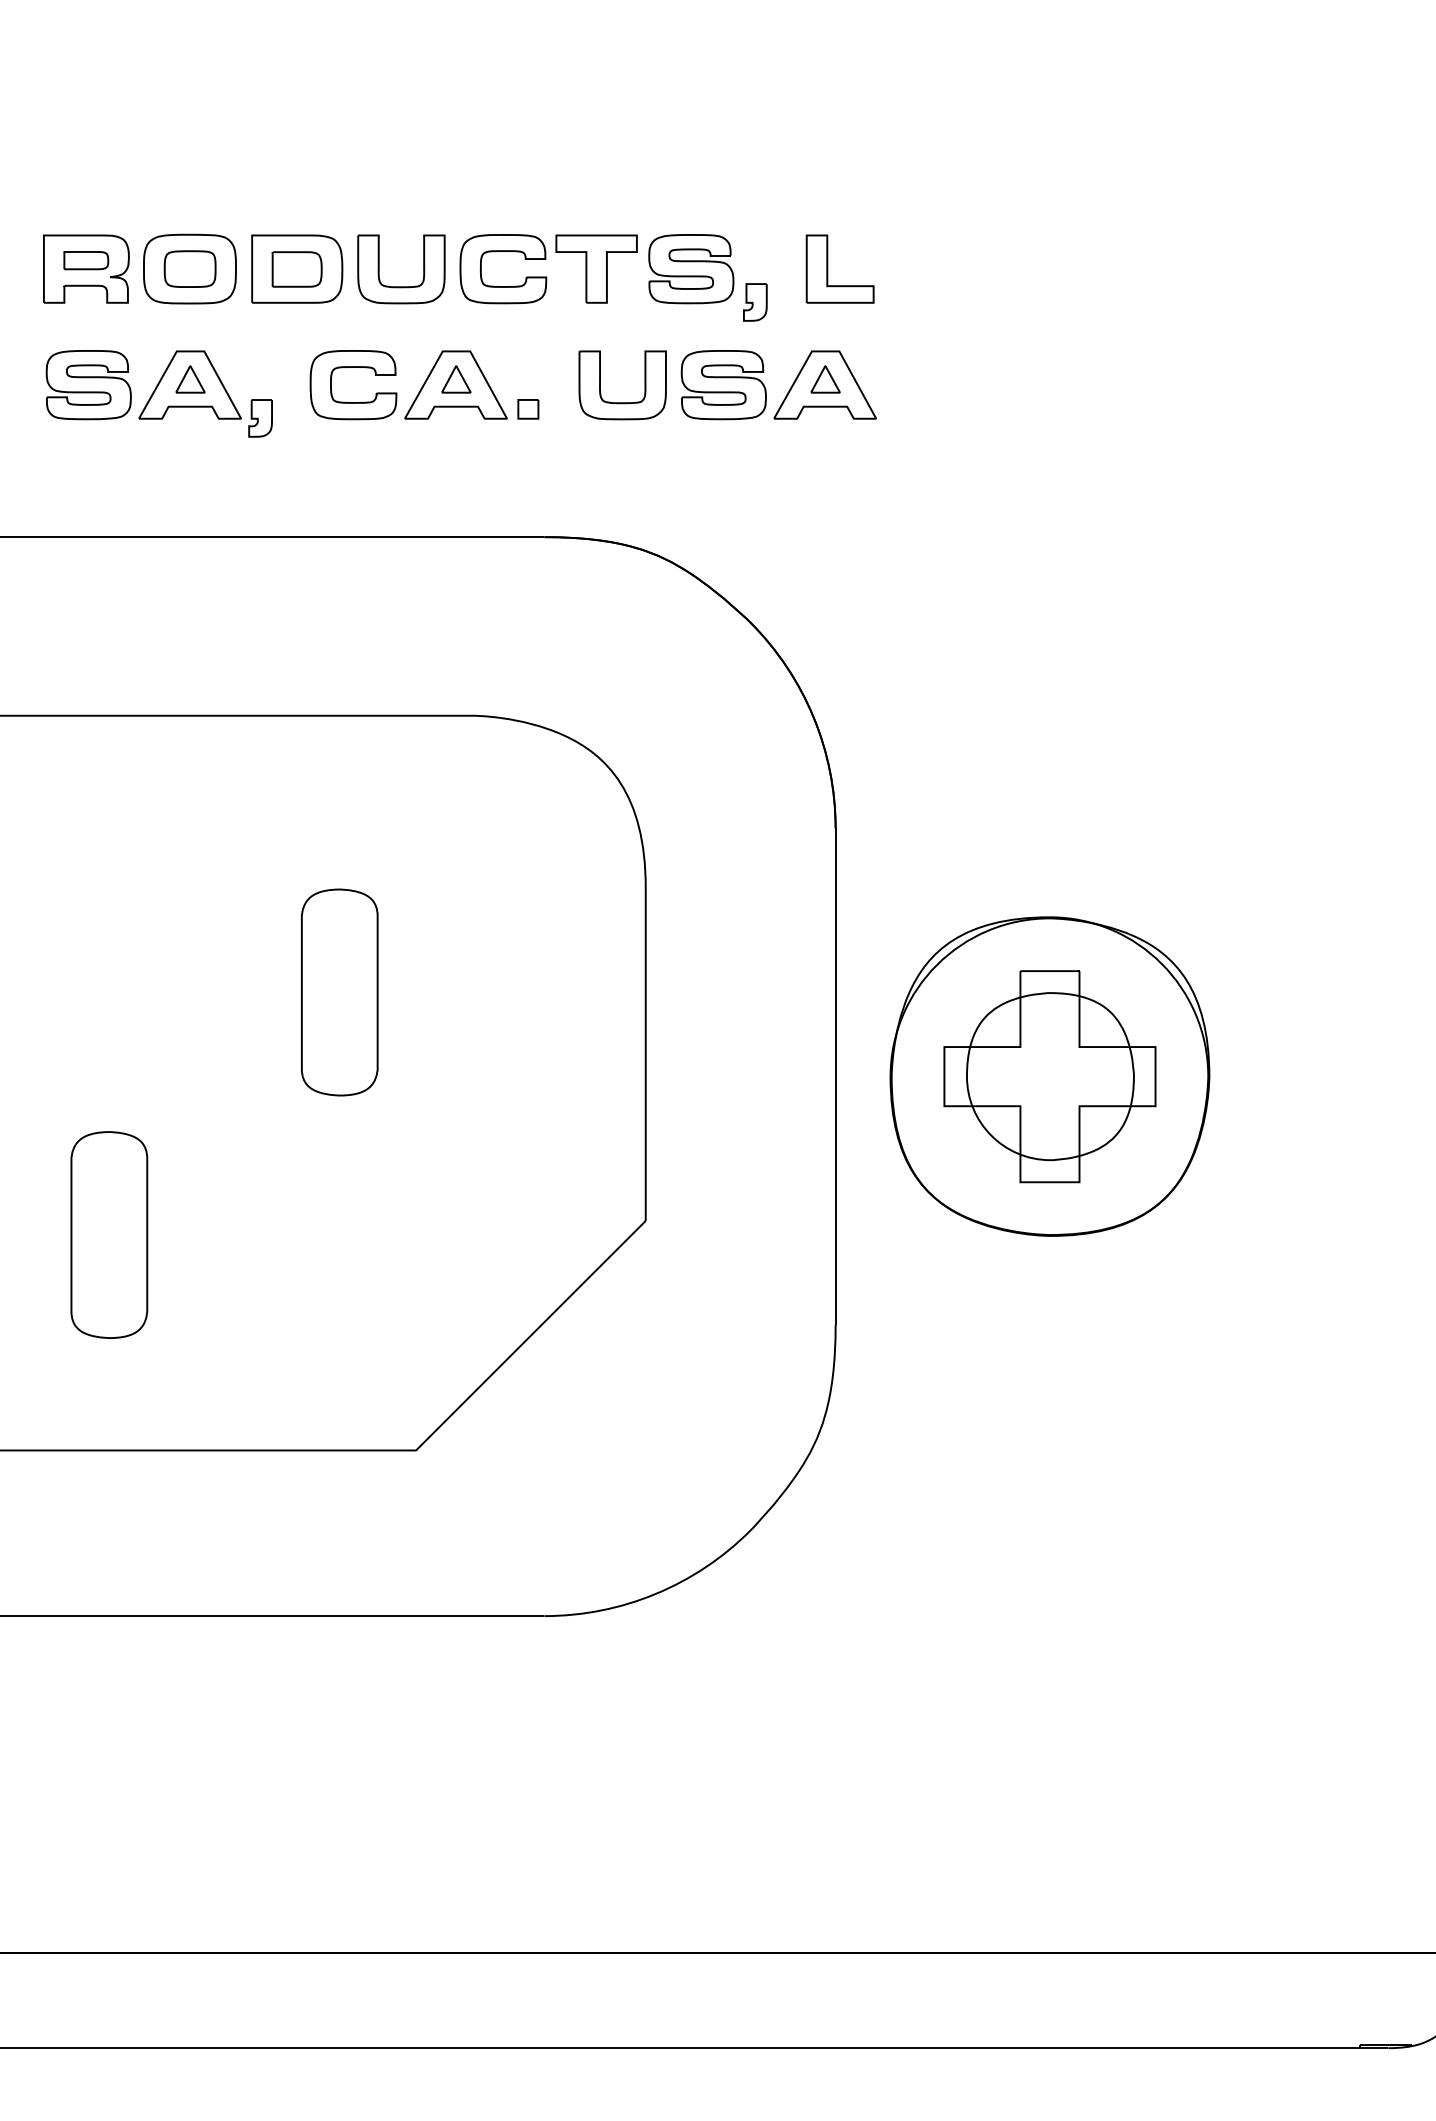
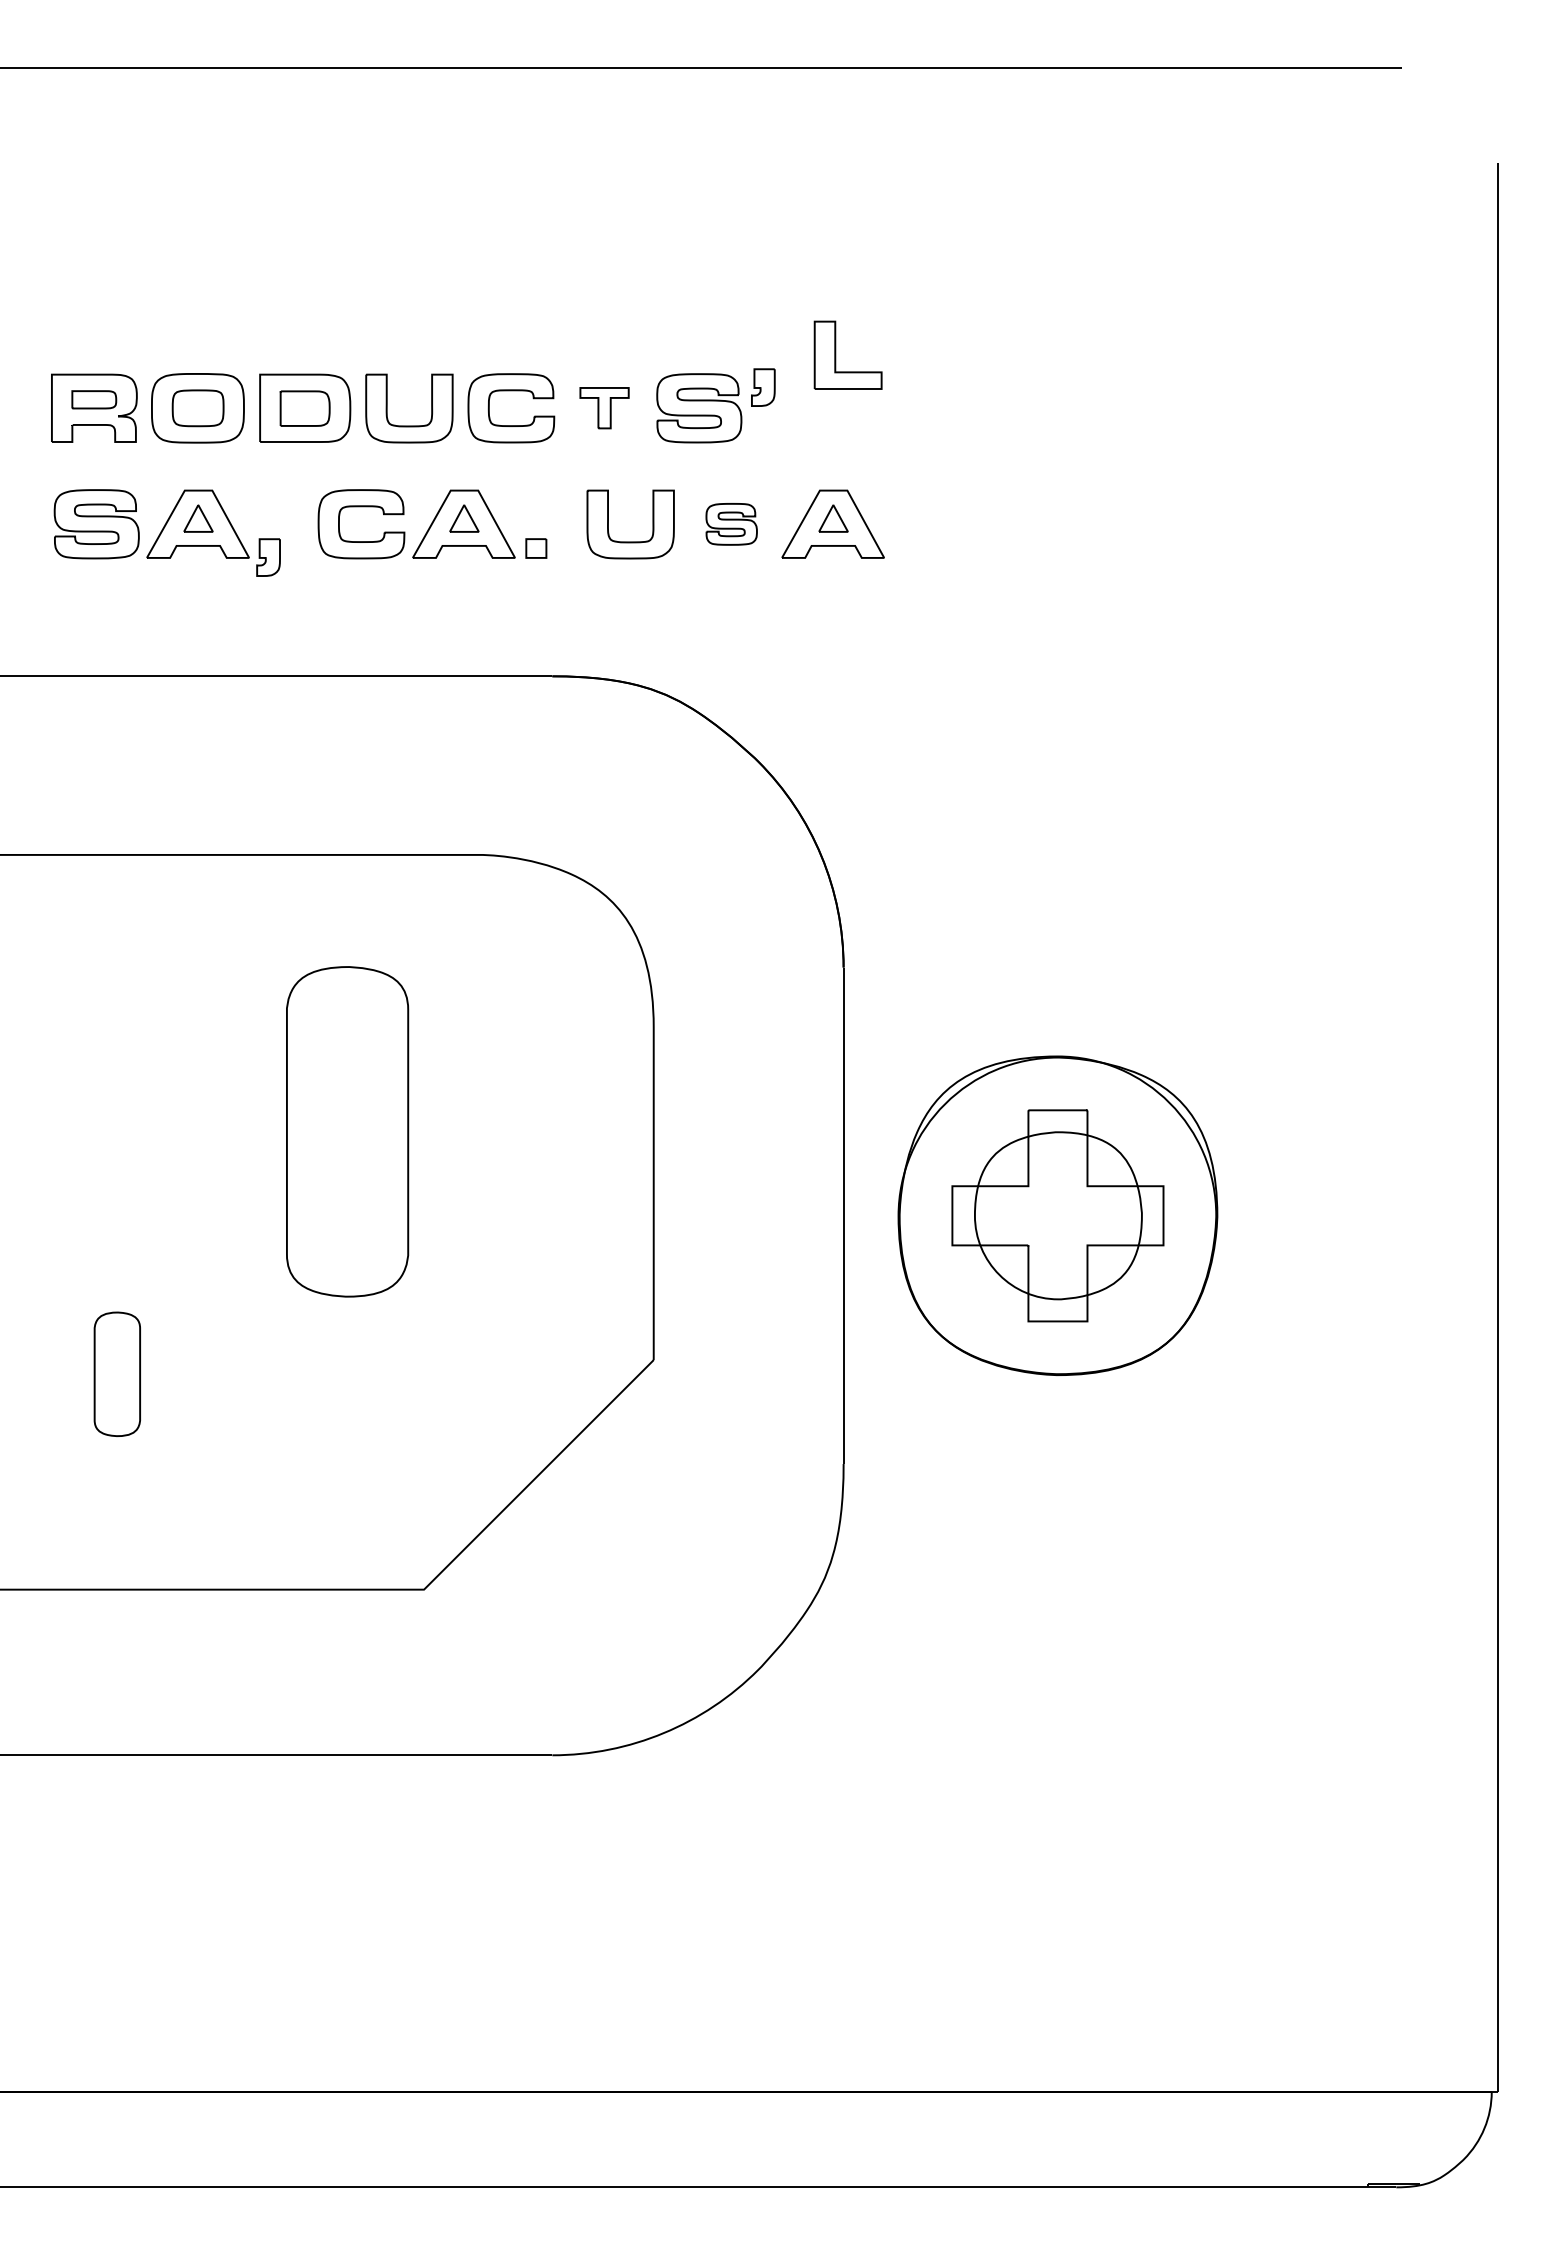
part: (596, 268) -> (604, 407), size x0.6
part: (828, 268) -> (836, 354), moved
part: (755, 302) -> (763, 387), moved
part: (723, 385) -> (731, 524), size x0.6
part: (339, 992) -> (347, 1131), size x1.6
part: (109, 1235) -> (117, 1374), size x0.6

